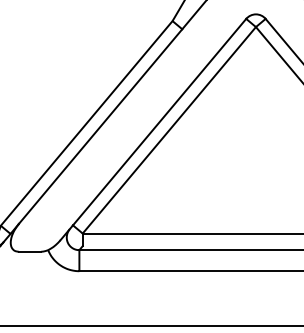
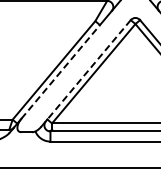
line: (160, 121) -> (89, 69), solid -> dashed
line: (102, 125) -> (61, 71), solid -> dashed

